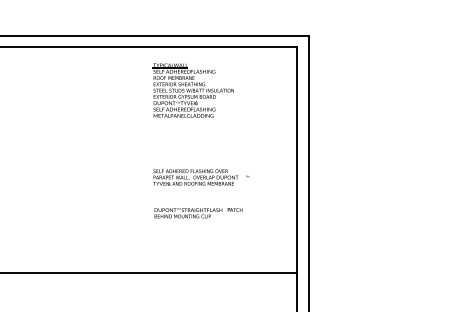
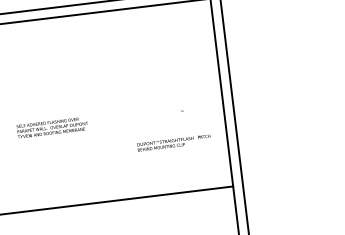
part: (192, 90) -> (127, 45), removed
text: (195, 177) -> (52, 127), moved
text: (198, 213) -> (174, 143), moved

